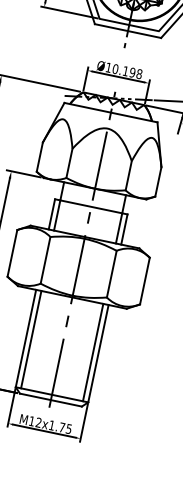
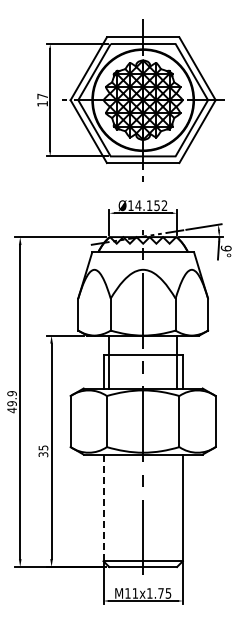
text: (127, 71) -> (151, 205), Ø10.198 -> Ø14.152
line: (25, 339) -> (103, 508), solid -> dashed
line: (31, 339) -> (109, 507), removed
line: (93, 352) -> (177, 507), removed
text: (37, 422) -> (134, 593), M12x1.75 -> M11x1.75

